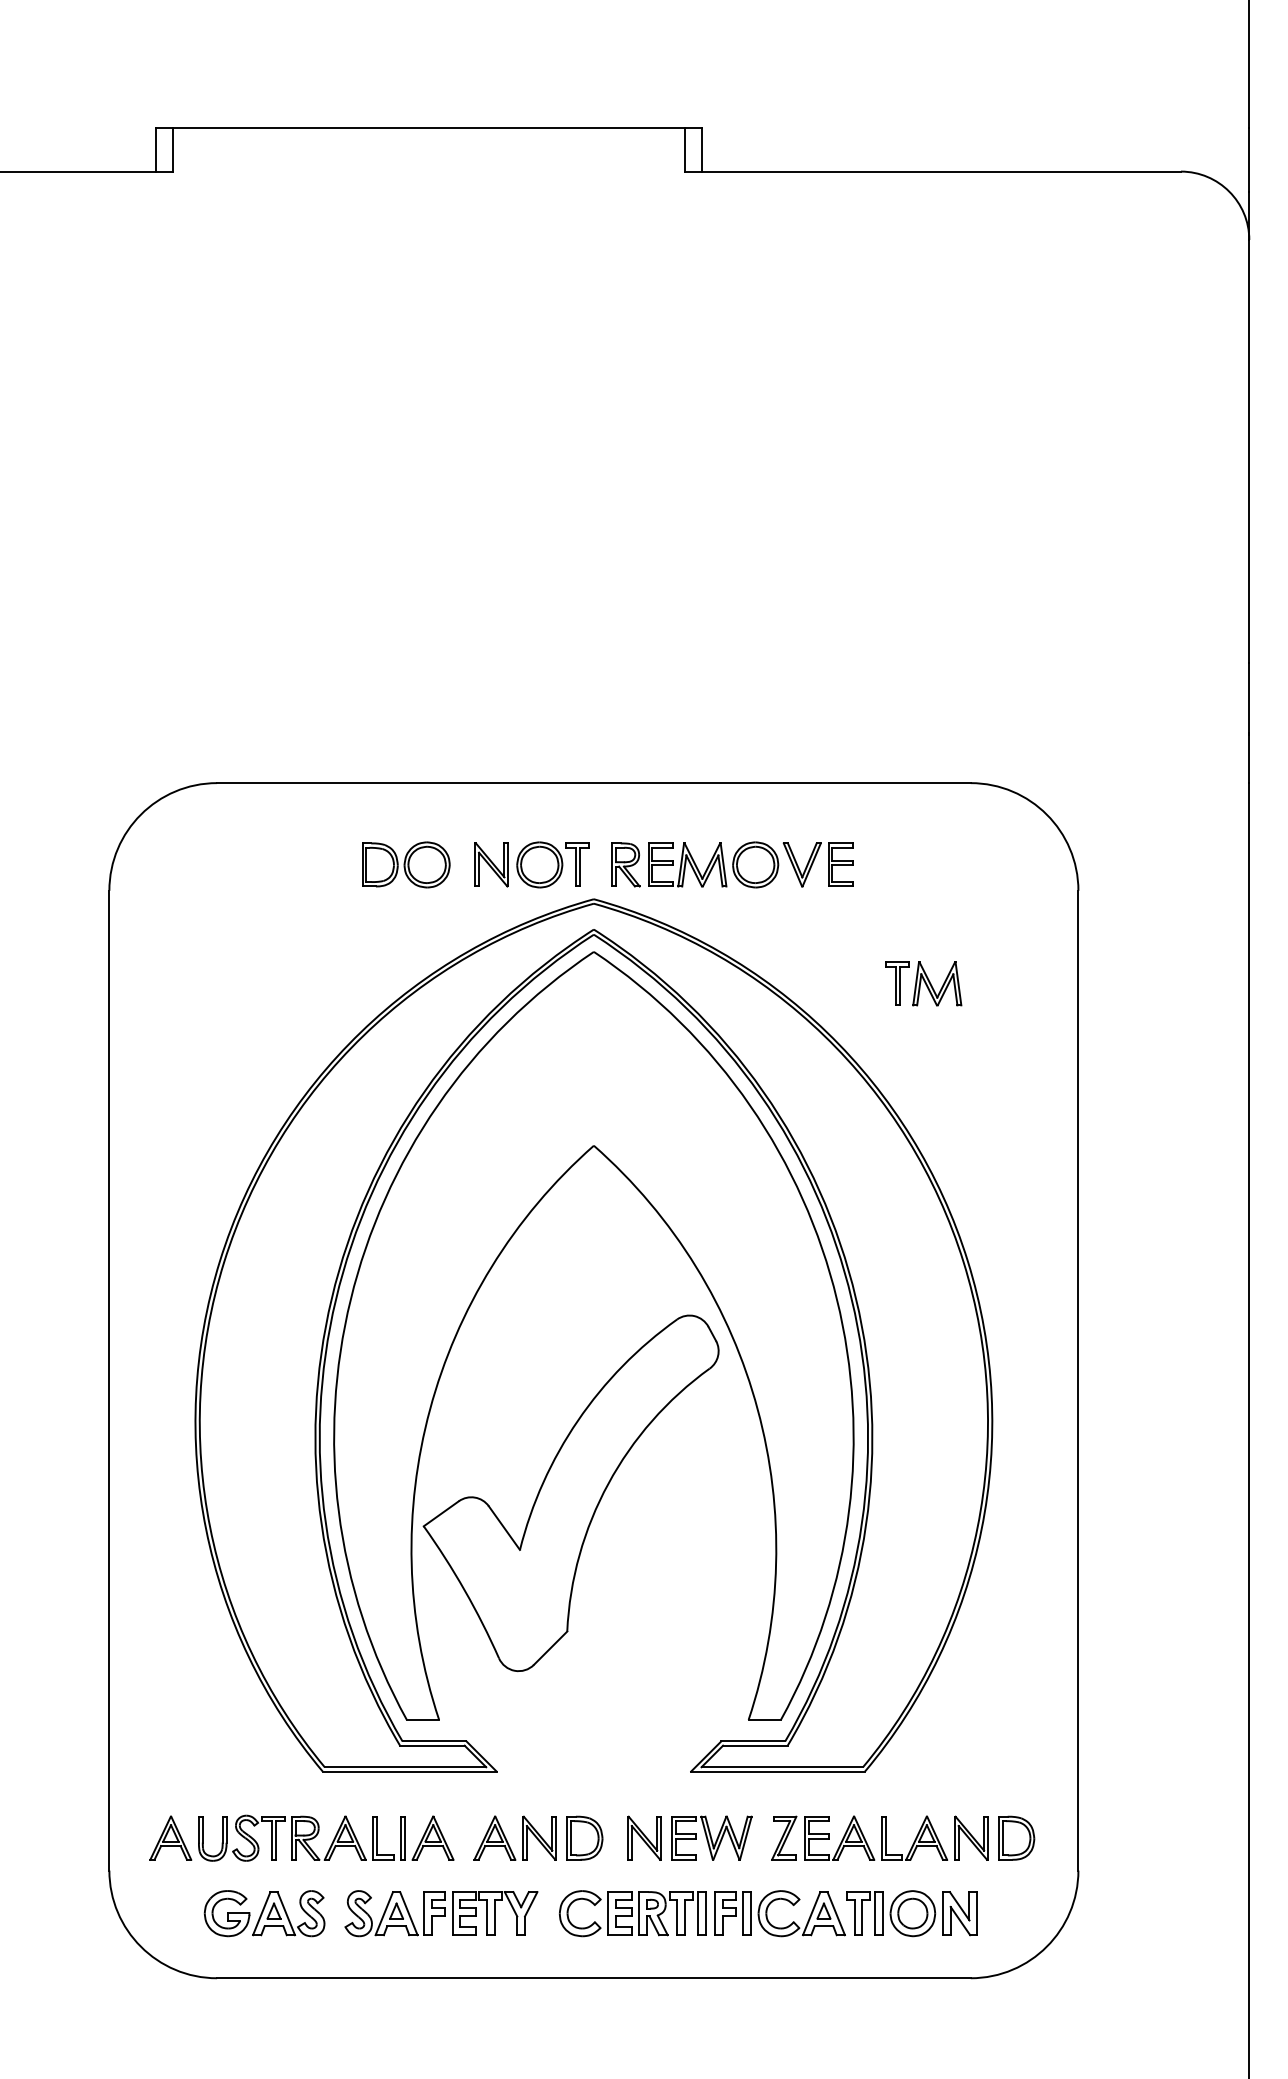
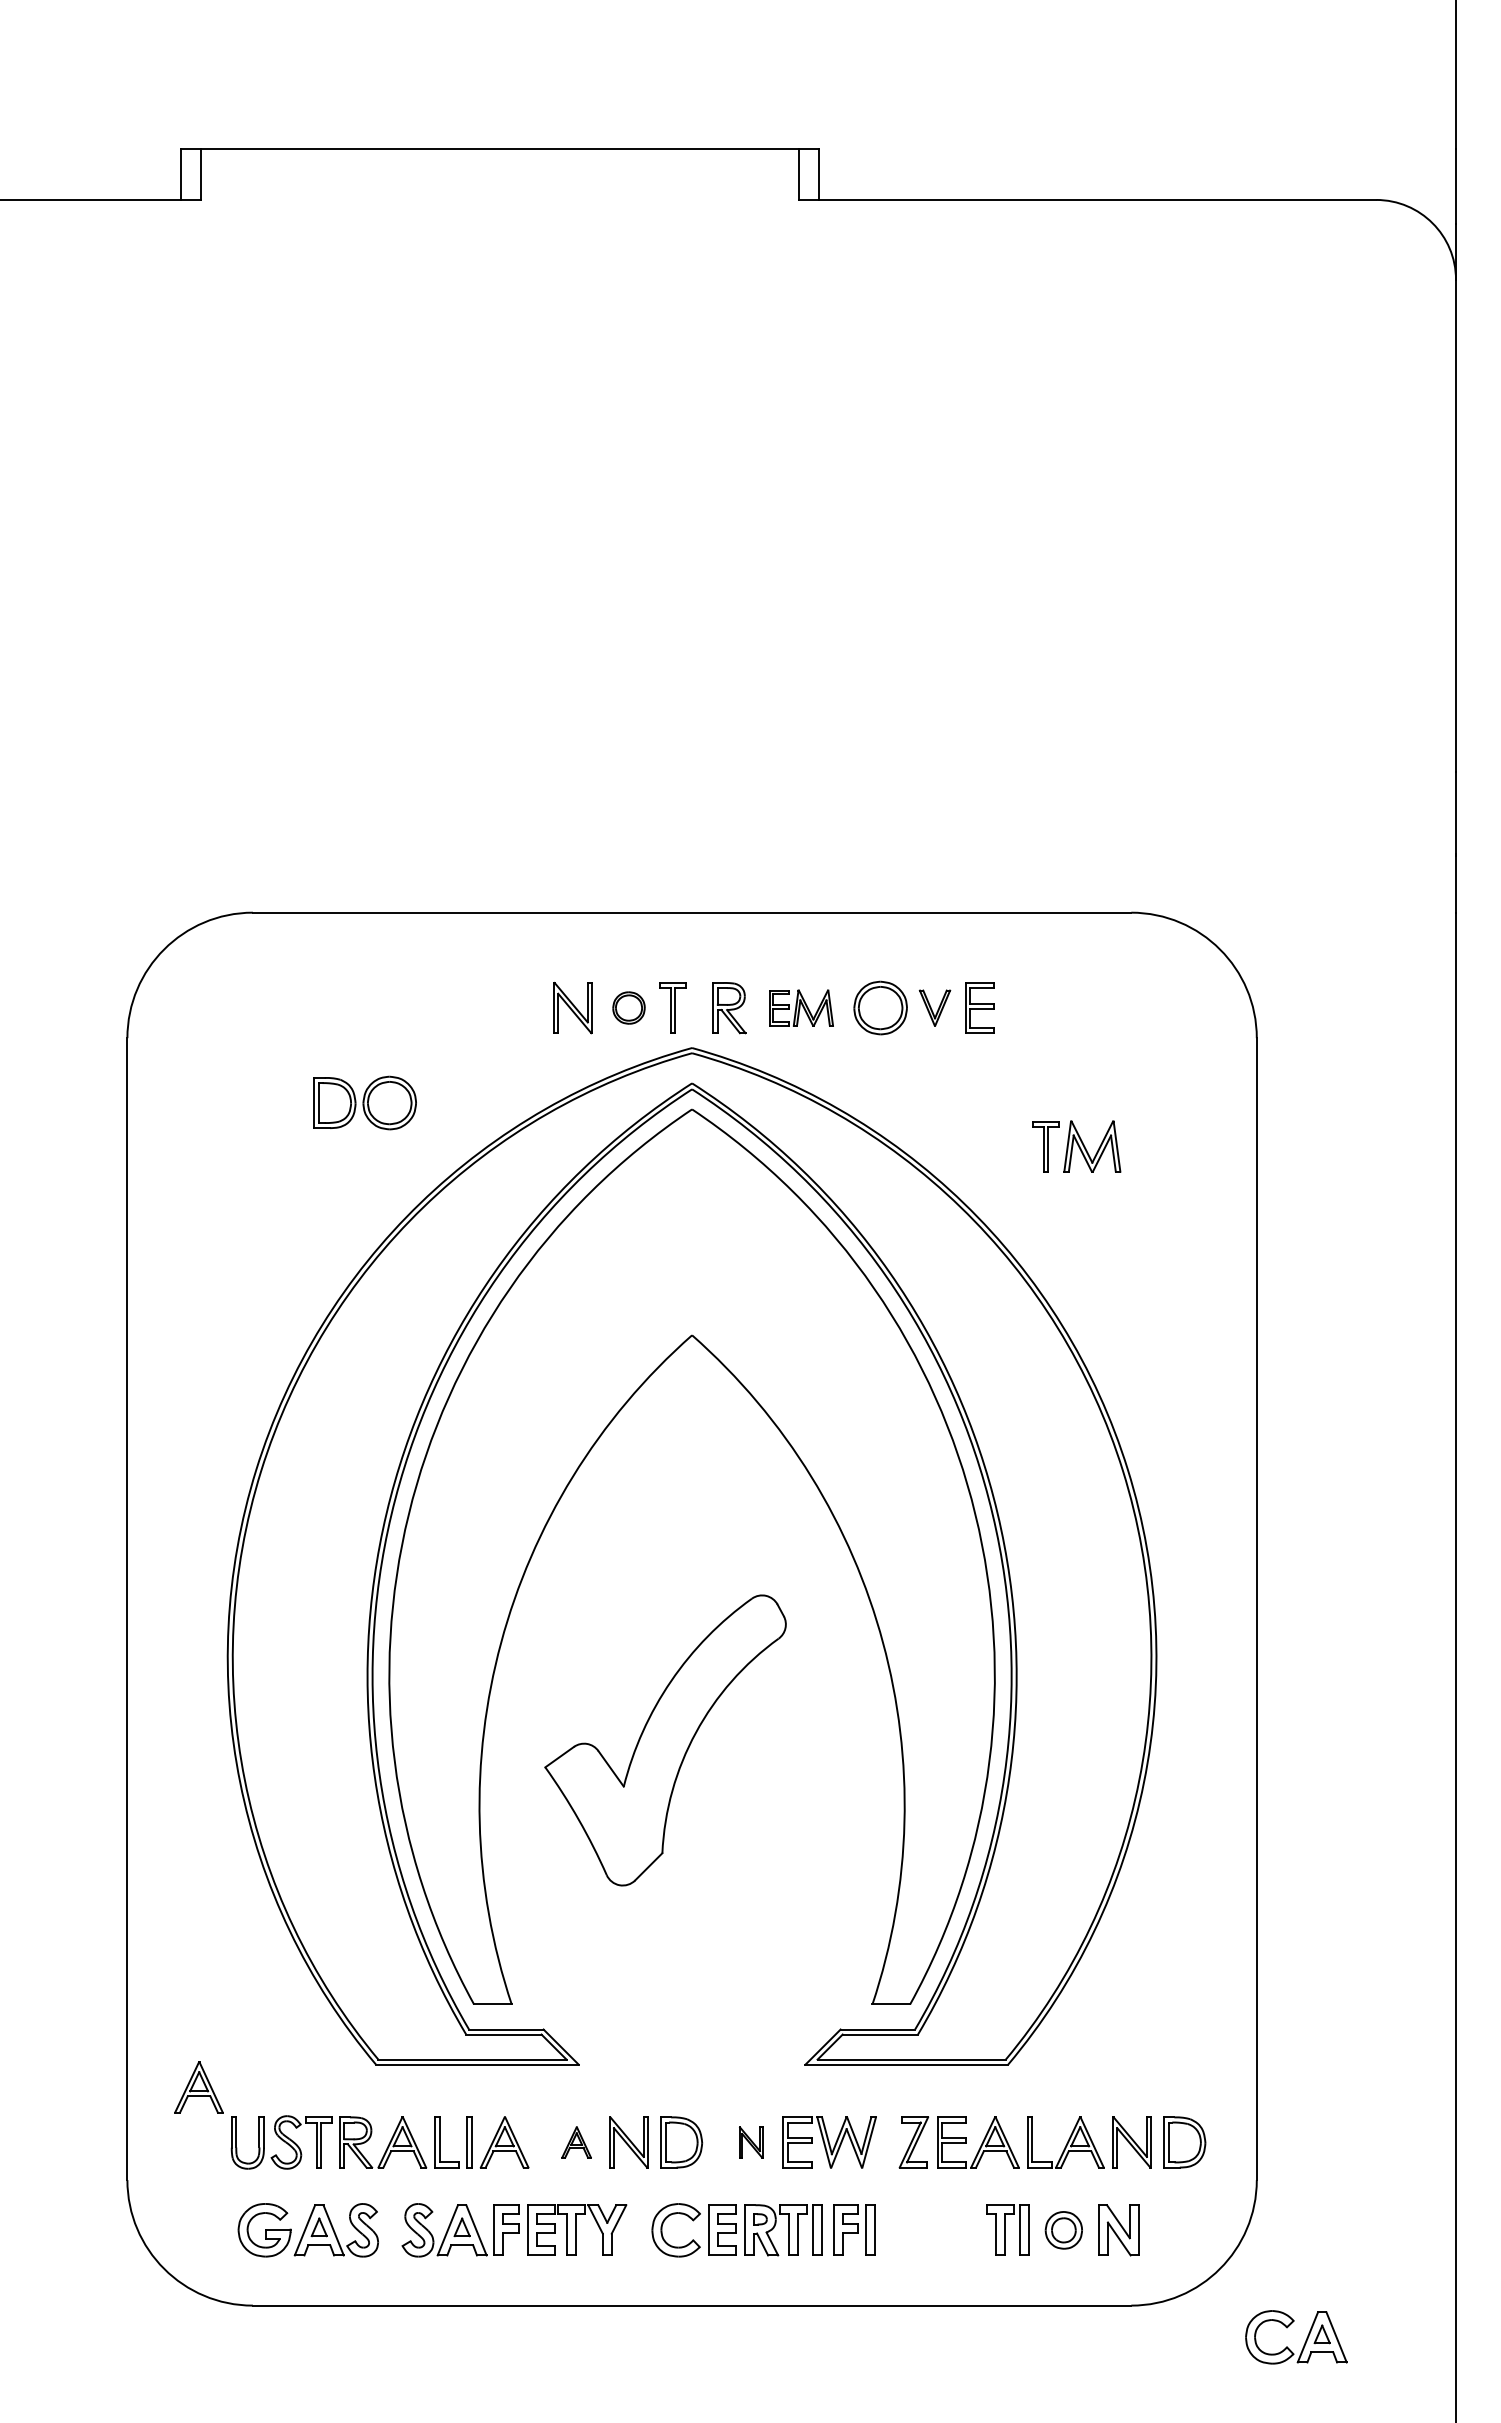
part: (405, 864) -> (364, 1102), moved
part: (539, 864) -> (628, 1007), size x0.6
part: (687, 865) -> (801, 1008), size x0.7
part: (801, 865) -> (934, 1008), size x0.7
part: (571, 1493) -> (665, 1740), size x0.7
part: (170, 1838) -> (198, 2087), moved
part: (494, 1838) -> (576, 2142), size x0.6
part: (644, 1838) -> (750, 2142), size x0.6
part: (912, 1913) -> (1063, 2230), size x0.7
part: (808, 1918) -> (1304, 2342), moved

